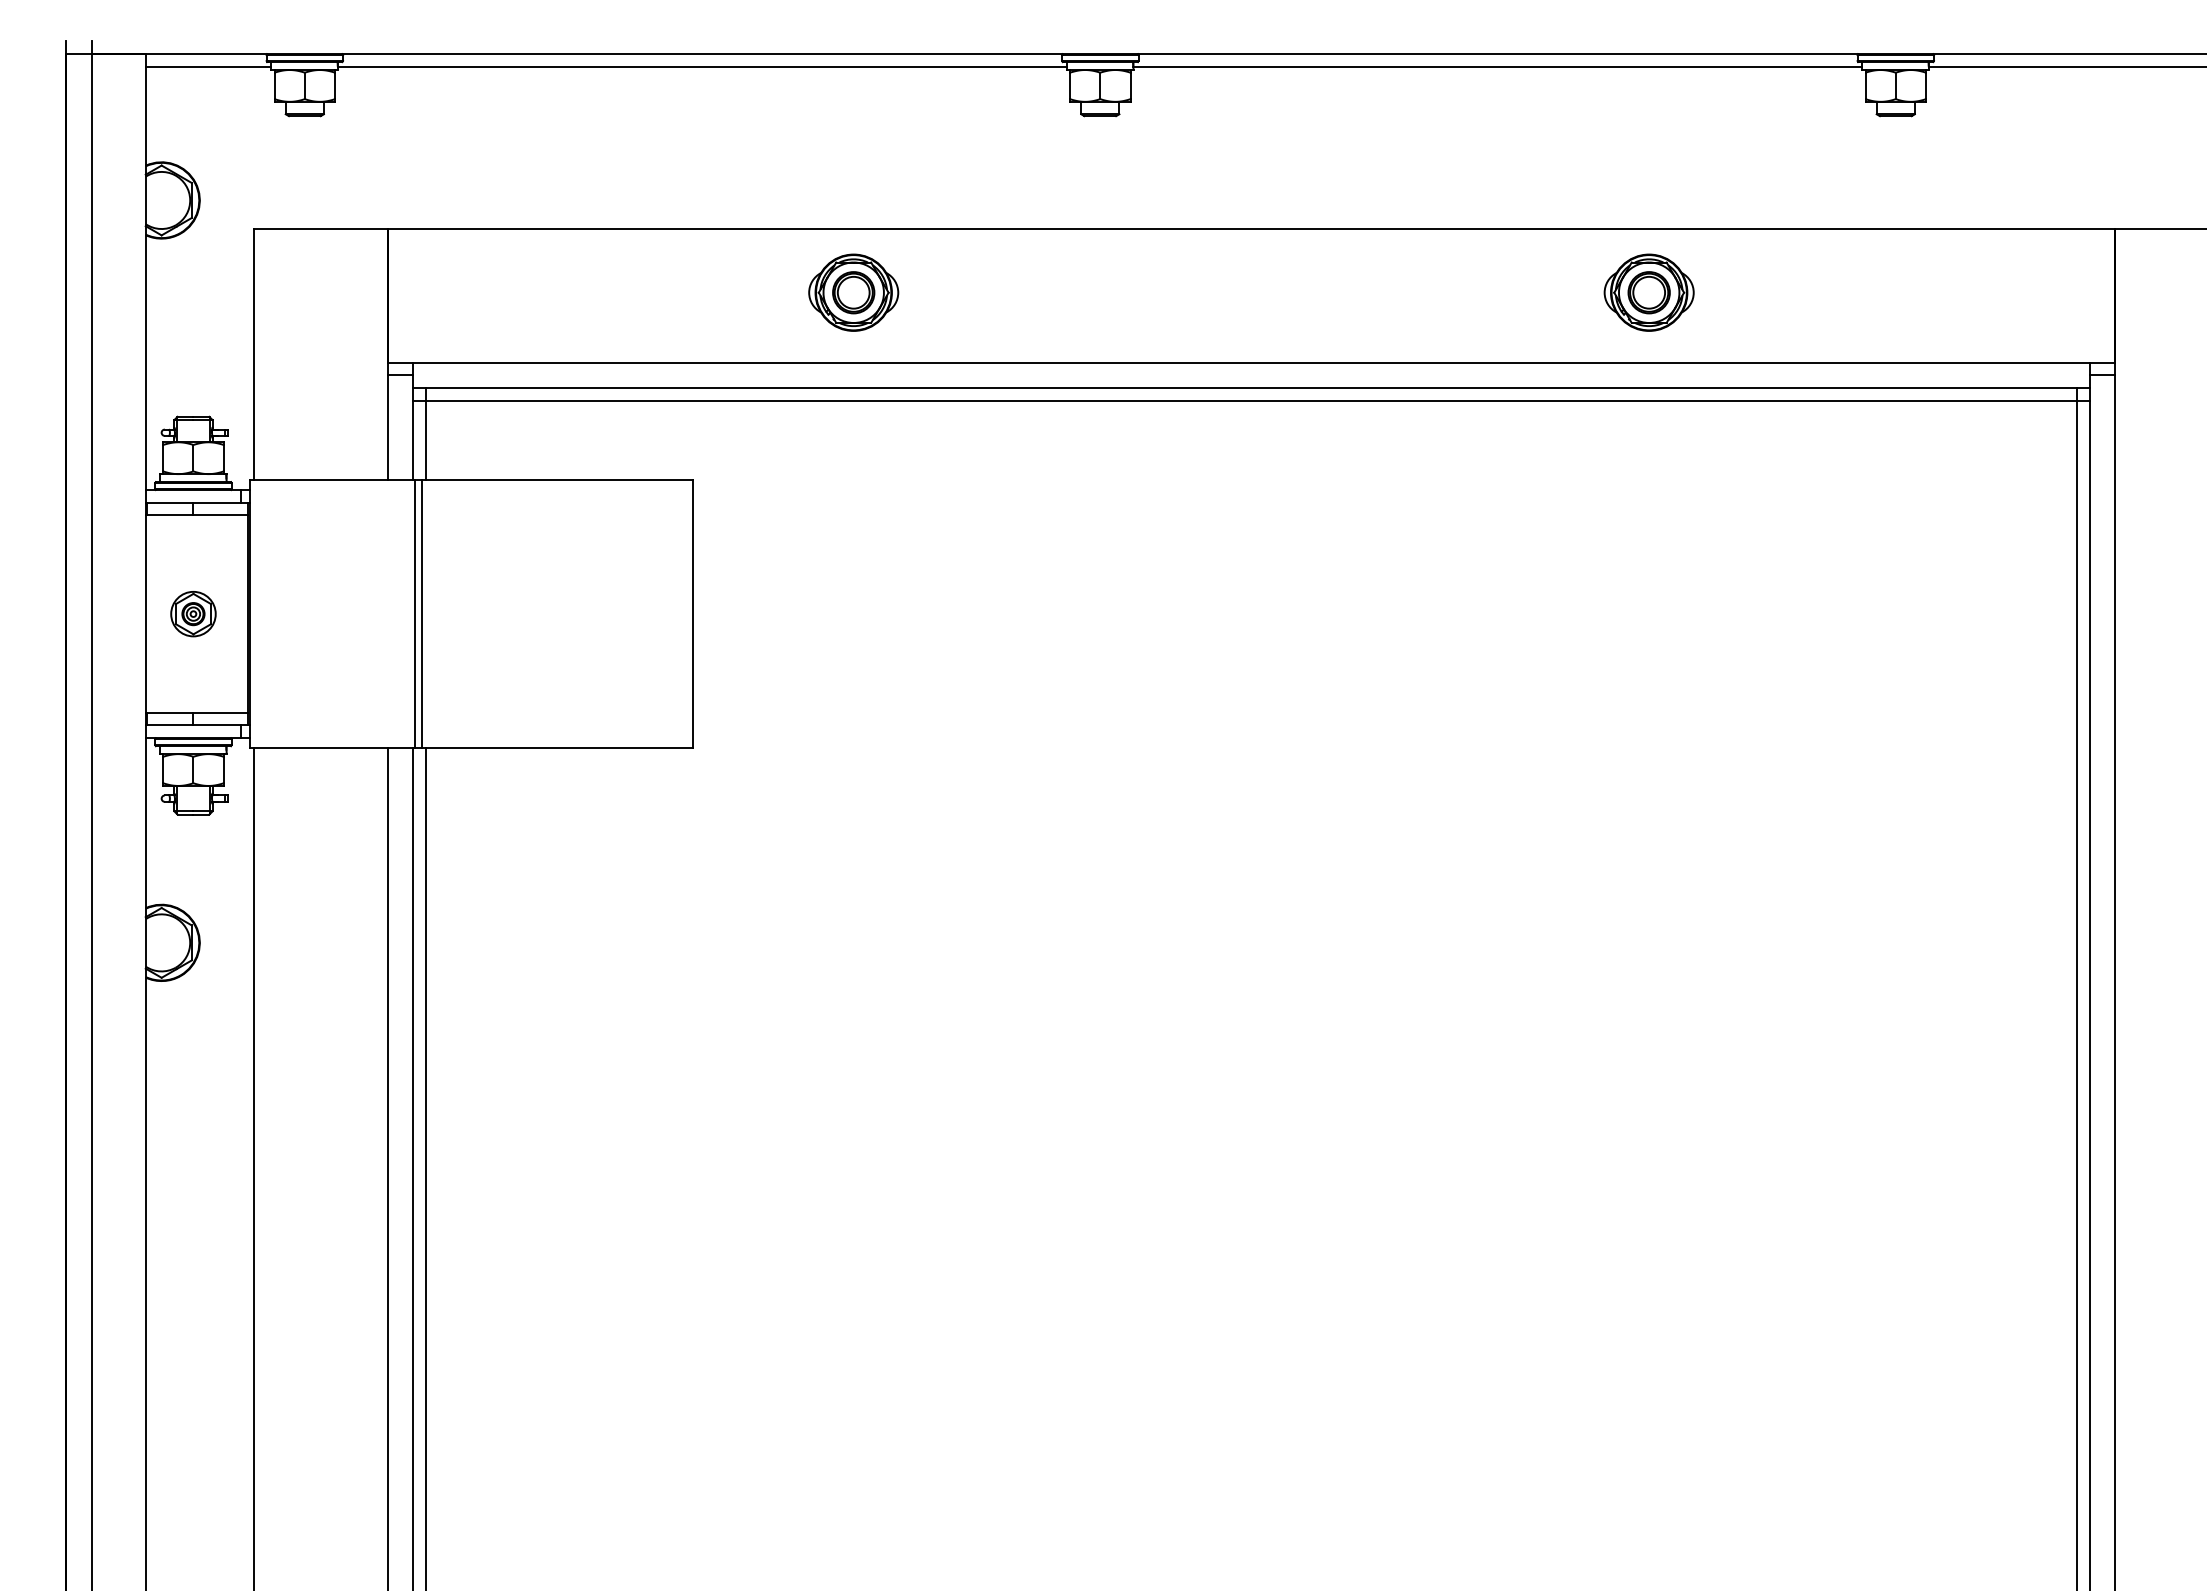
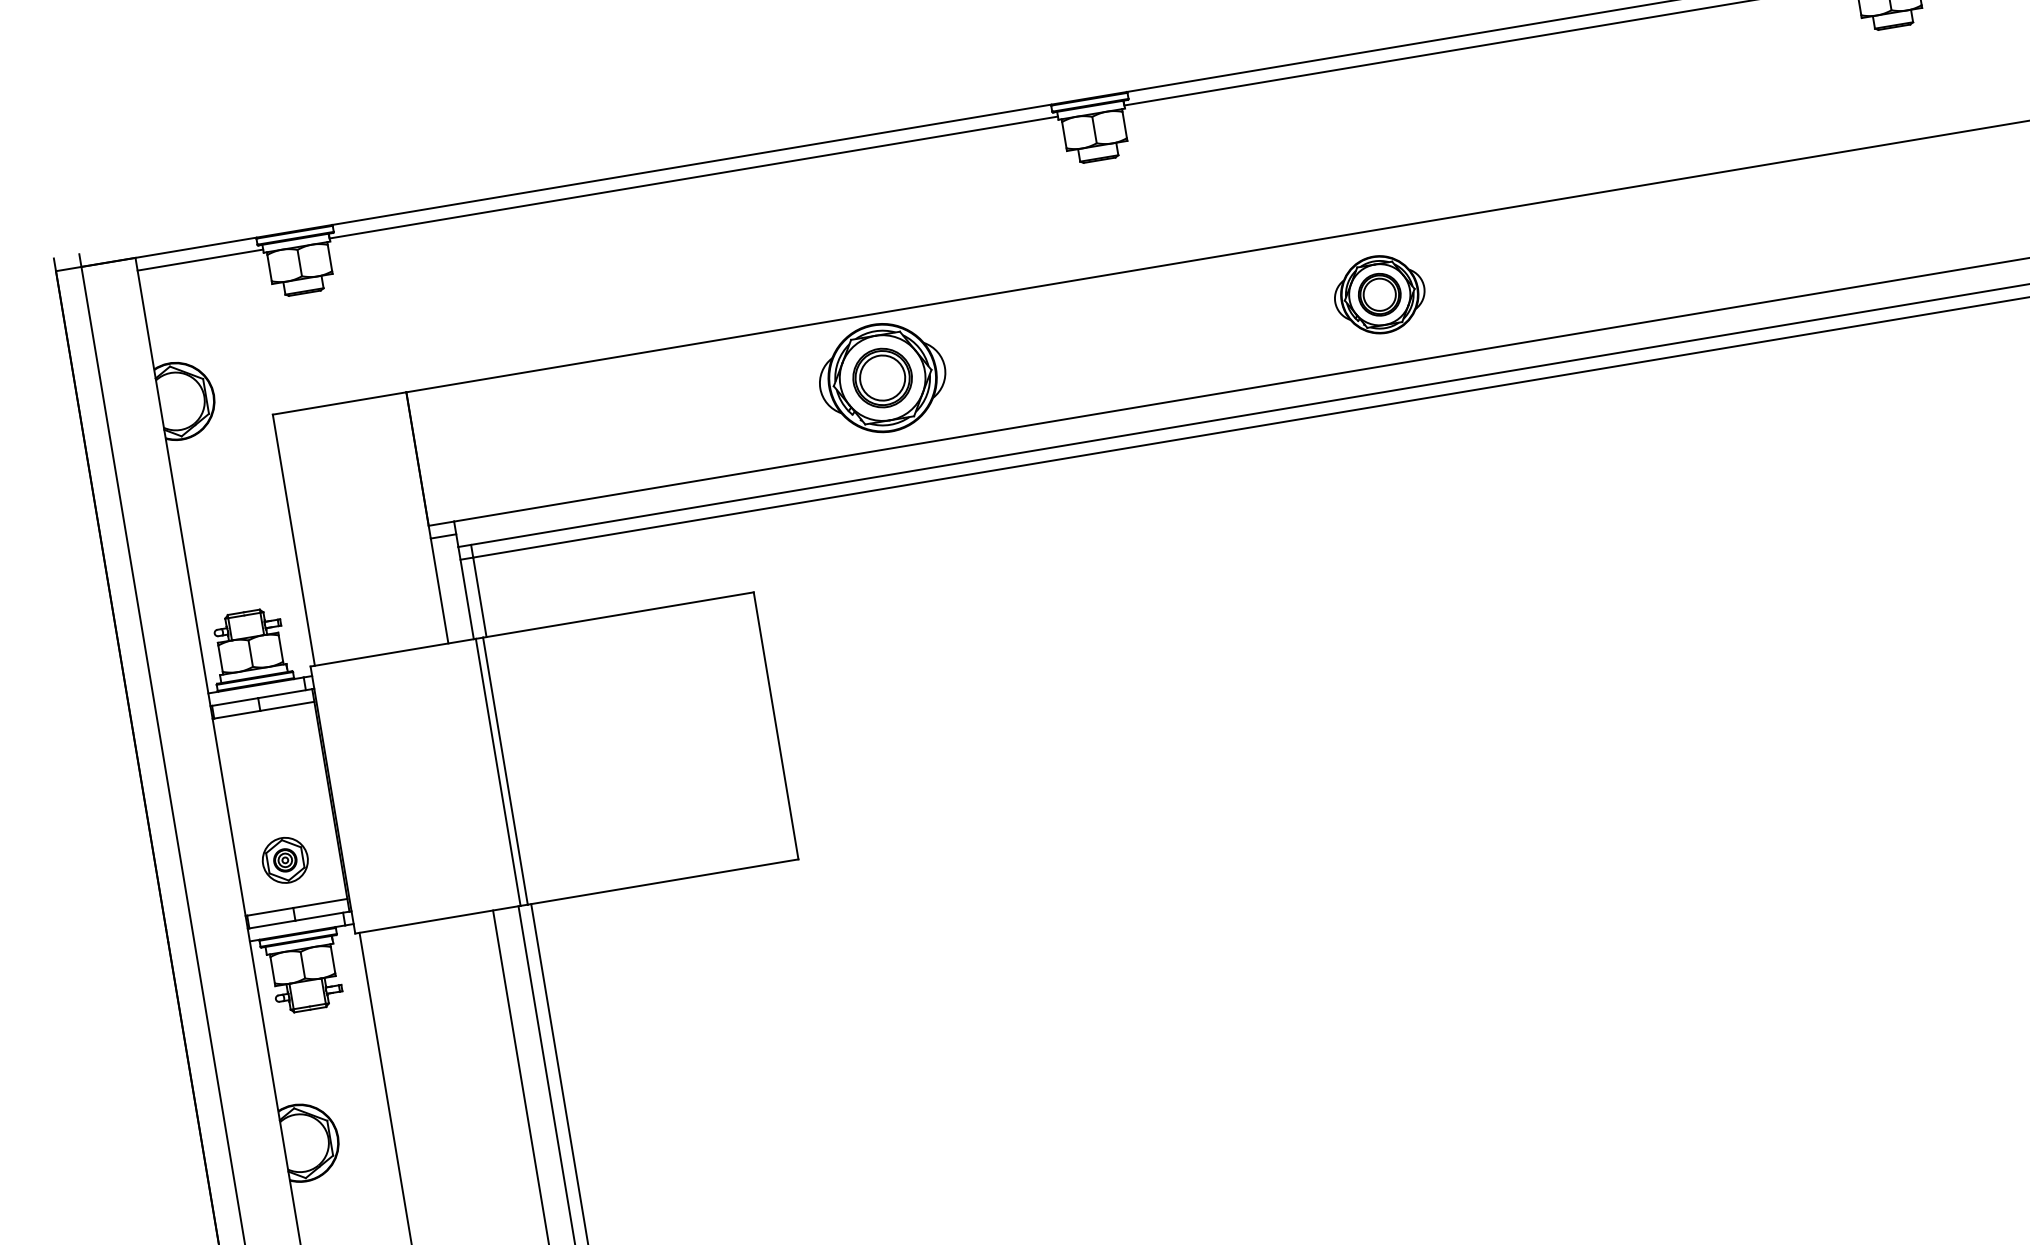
part: (853, 292) -> (882, 377), size x1.4
part: (1648, 292) -> (1379, 294), moved
part: (193, 614) -> (285, 860), moved

